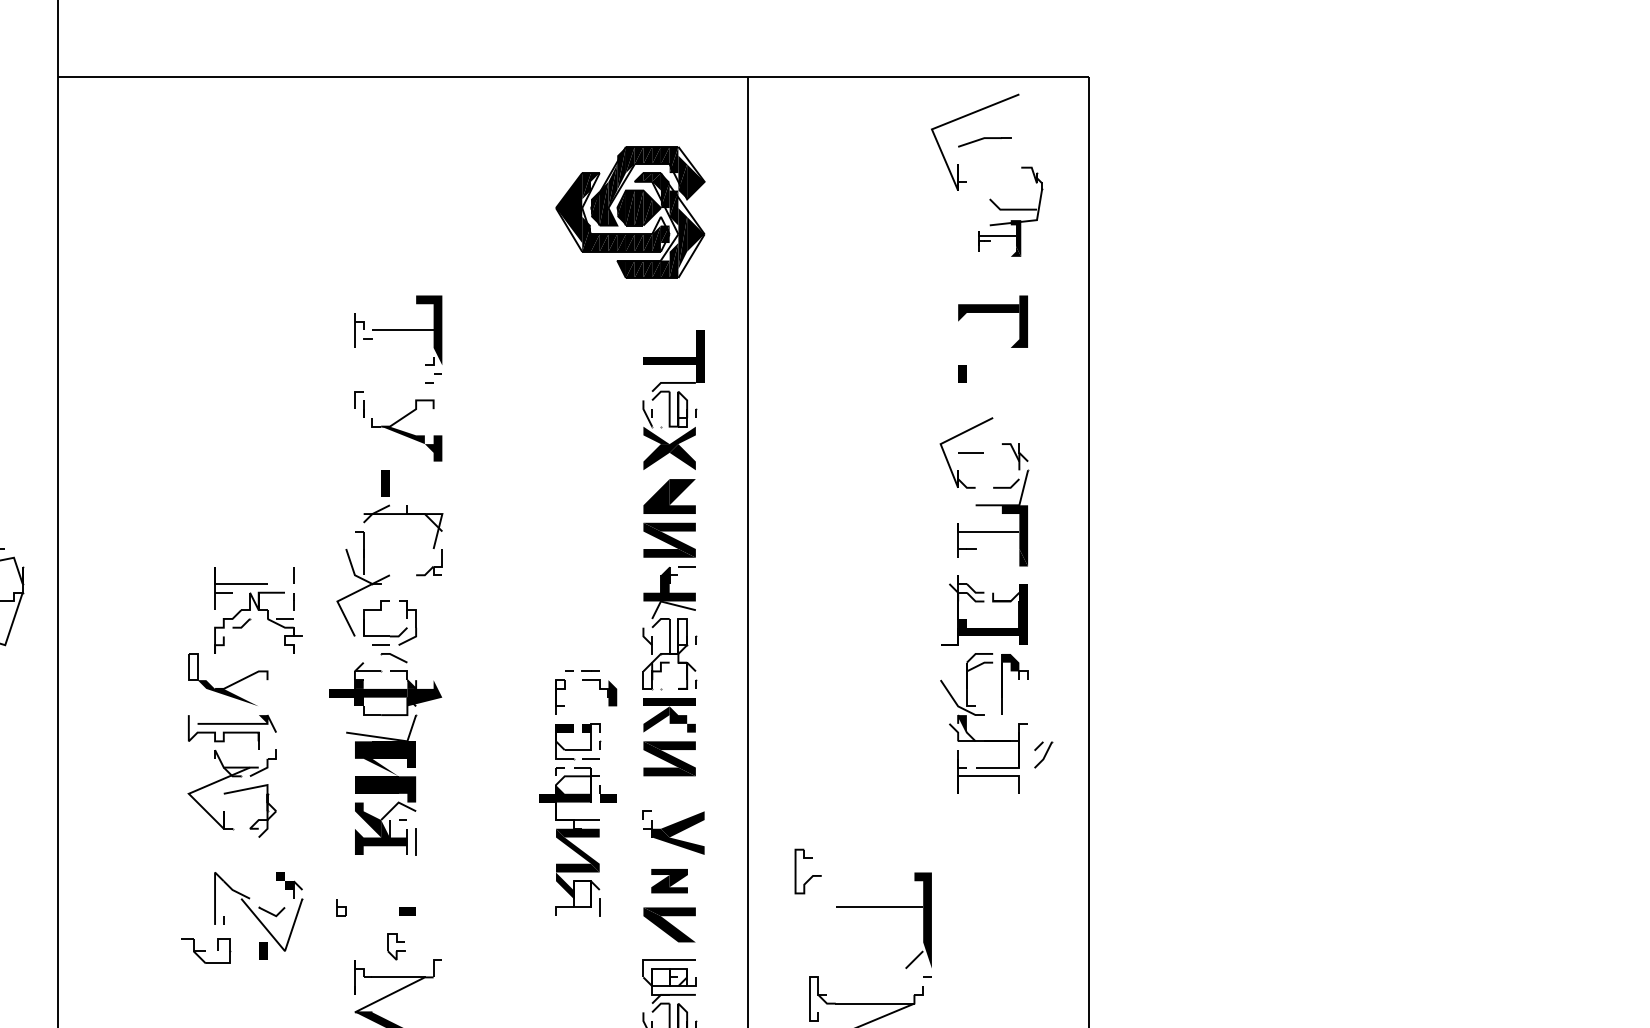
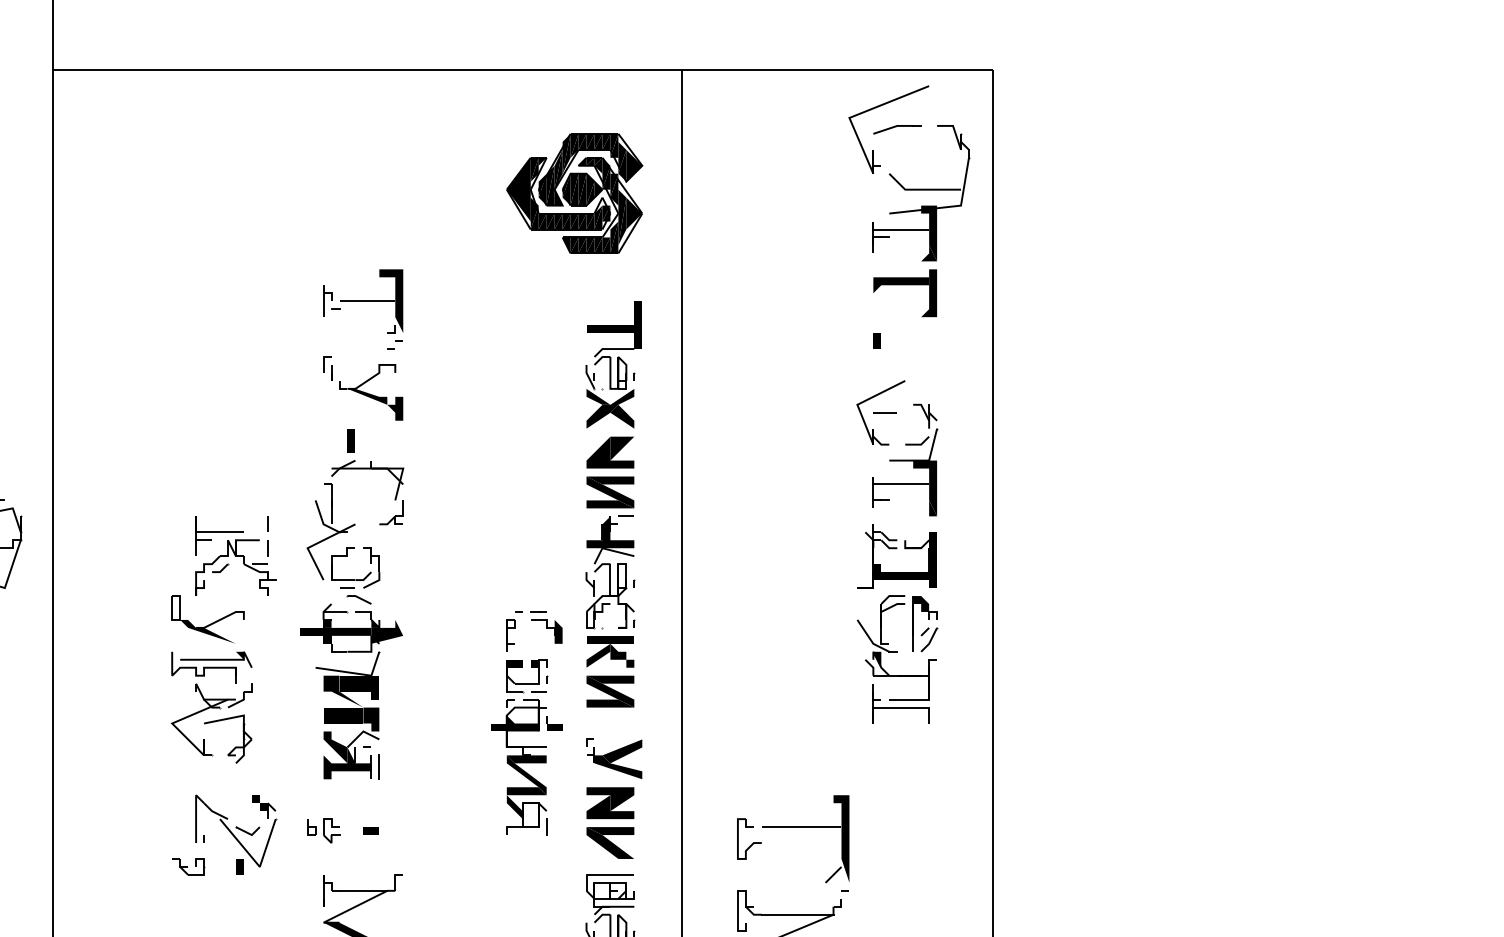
part: (1010, 211) -> (921, 192), size x1.67
part: (1043, 754) -> (929, 639), moved
part: (812, 875) -> (753, 842), moved
part: (669, 880) -> (610, 802), size x1.43
part: (396, 946) -> (331, 830), moved
part: (207, 950) -> (189, 866), size x0.71

